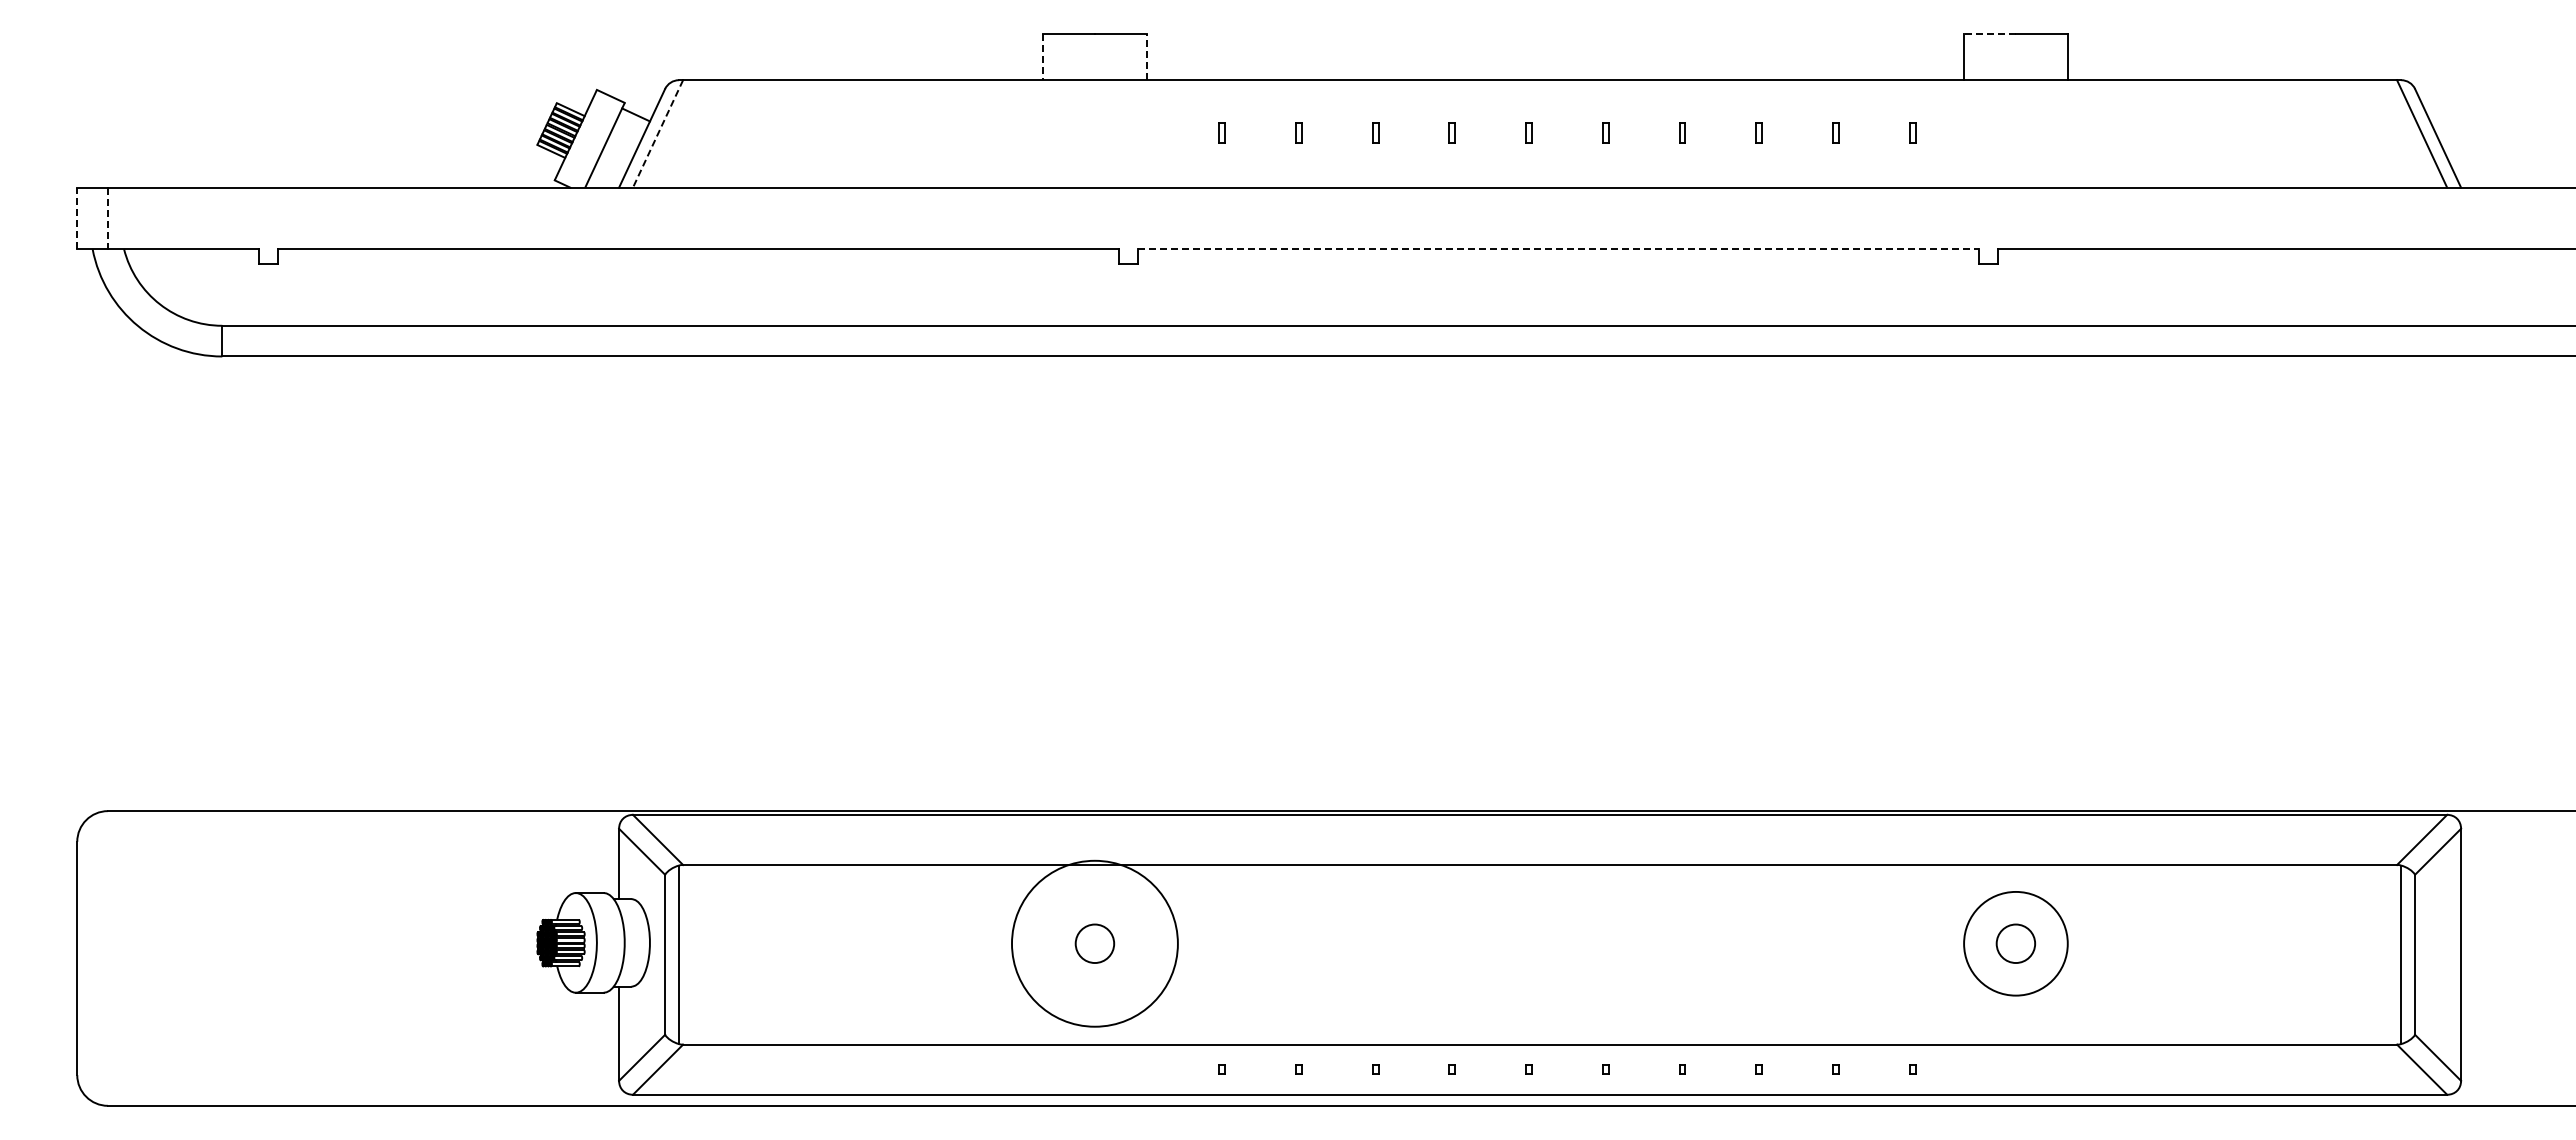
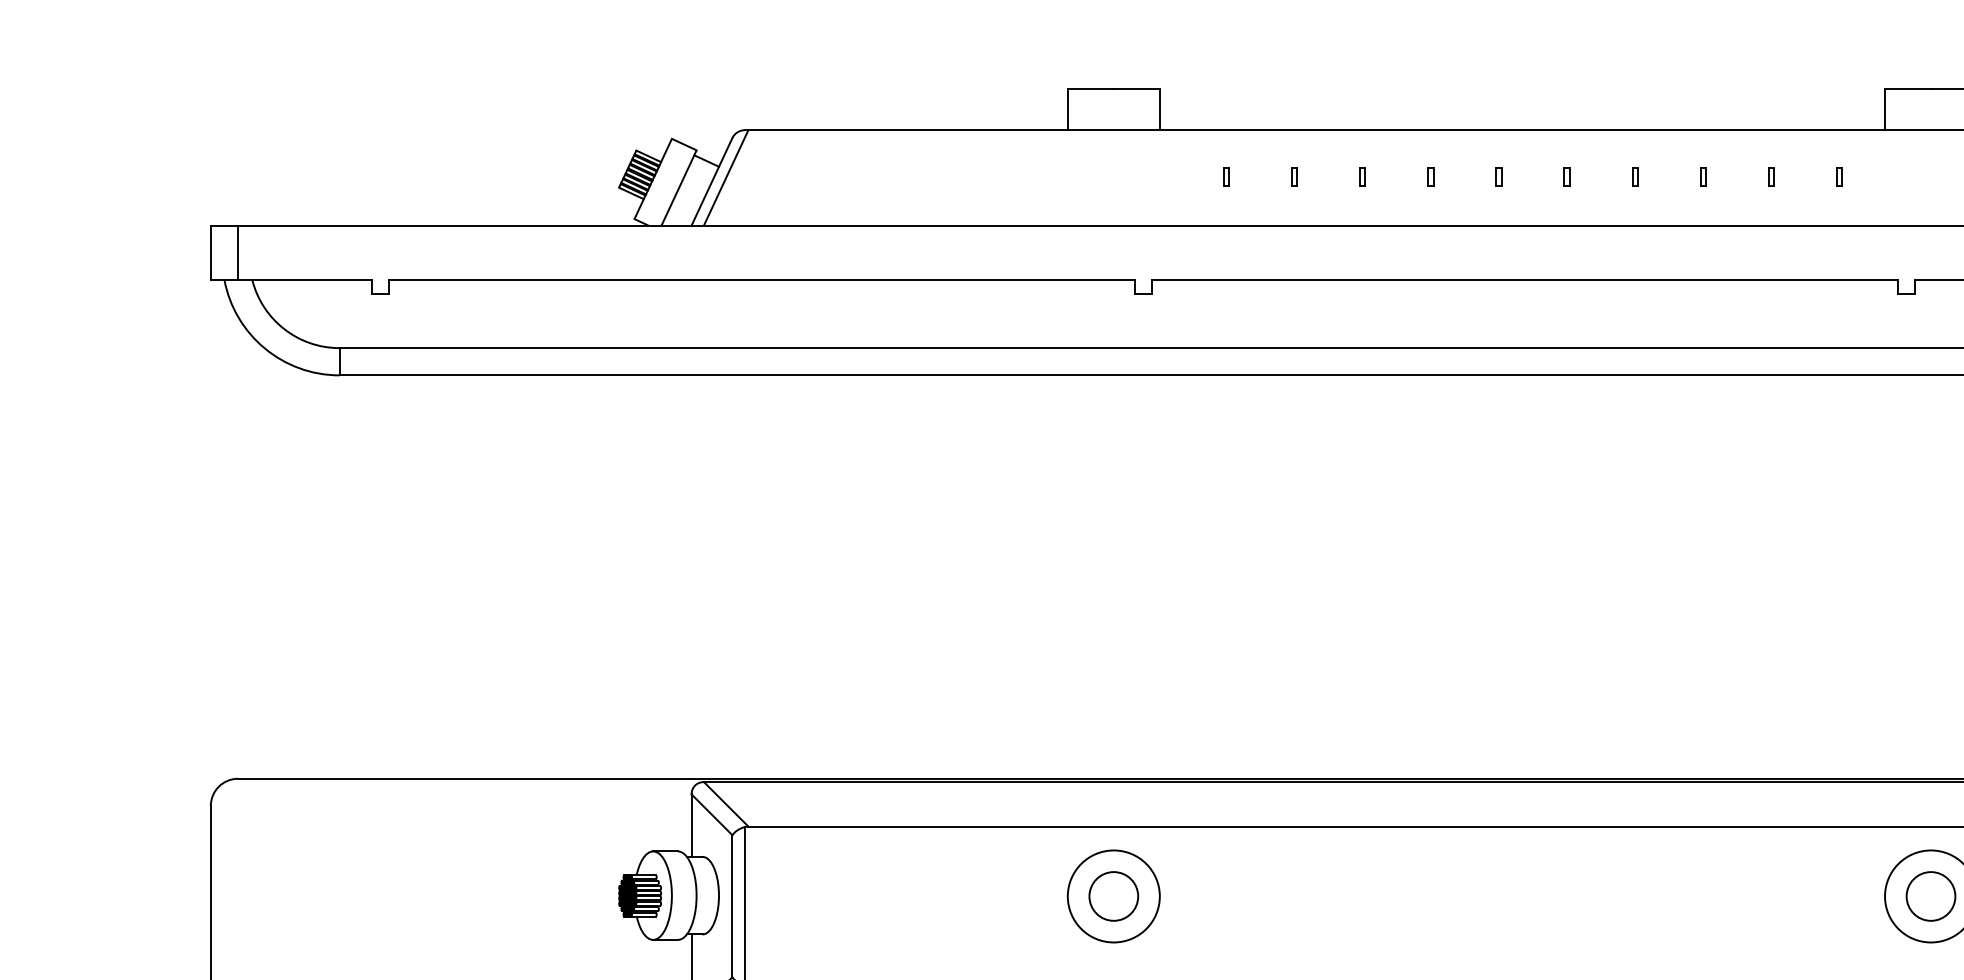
line: (1990, 34) -> (1908, 89), dashed -> solid
line: (1146, 56) -> (1159, 109), dashed -> solid
line: (1043, 57) -> (1068, 110), dashed -> solid
line: (657, 134) -> (725, 178), dashed -> solid
line: (77, 218) -> (211, 252), dashed -> solid
line: (107, 218) -> (237, 252), dashed -> solid
line: (1558, 249) -> (1525, 280), dashed -> solid
circle: (1094, 943) -> (1113, 896), size x0.62
circle: (1094, 943) -> (1113, 896), size x1.43
circle: (2015, 943) -> (1930, 896), size x1.43

